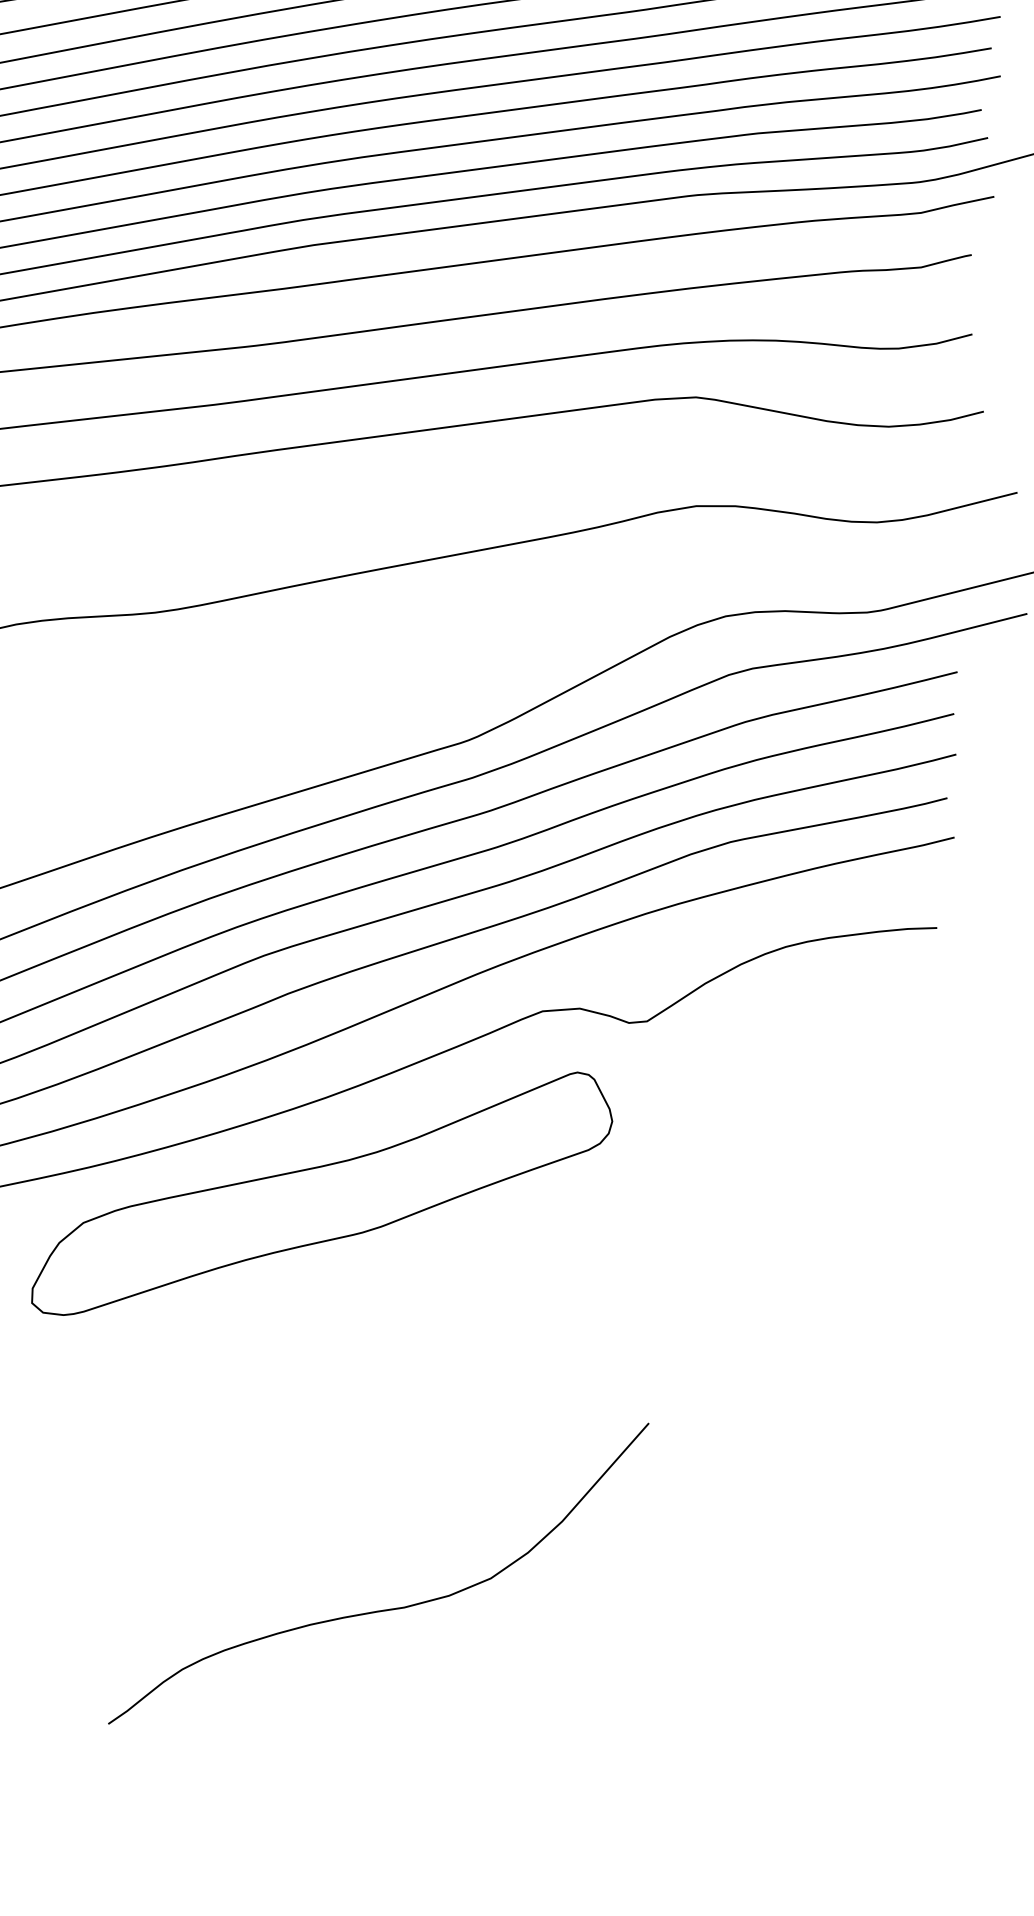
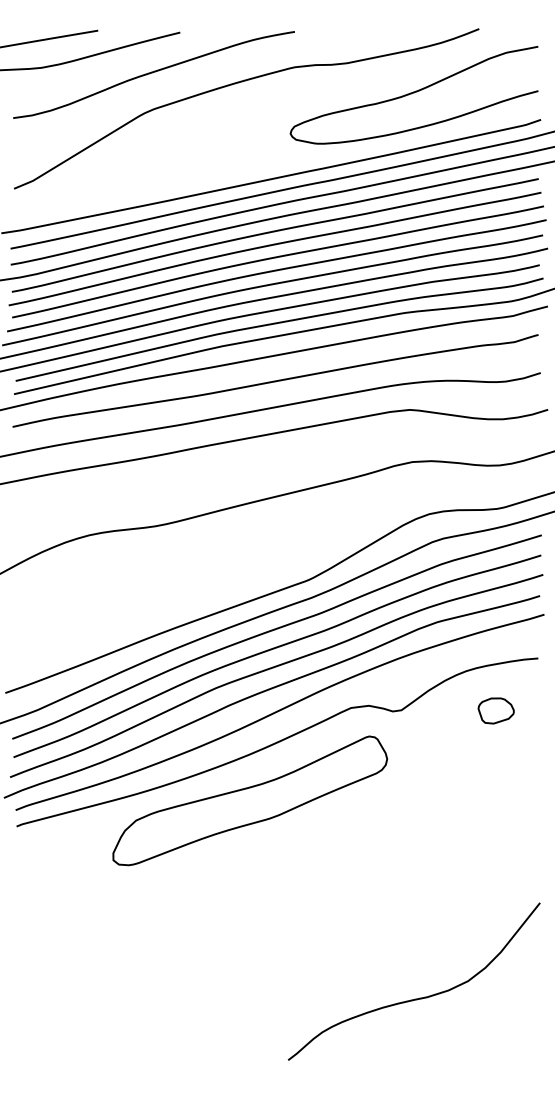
part: (842, 1031) -> (495, 710), added
curve: (377, 1608) -> (414, 998), moved

